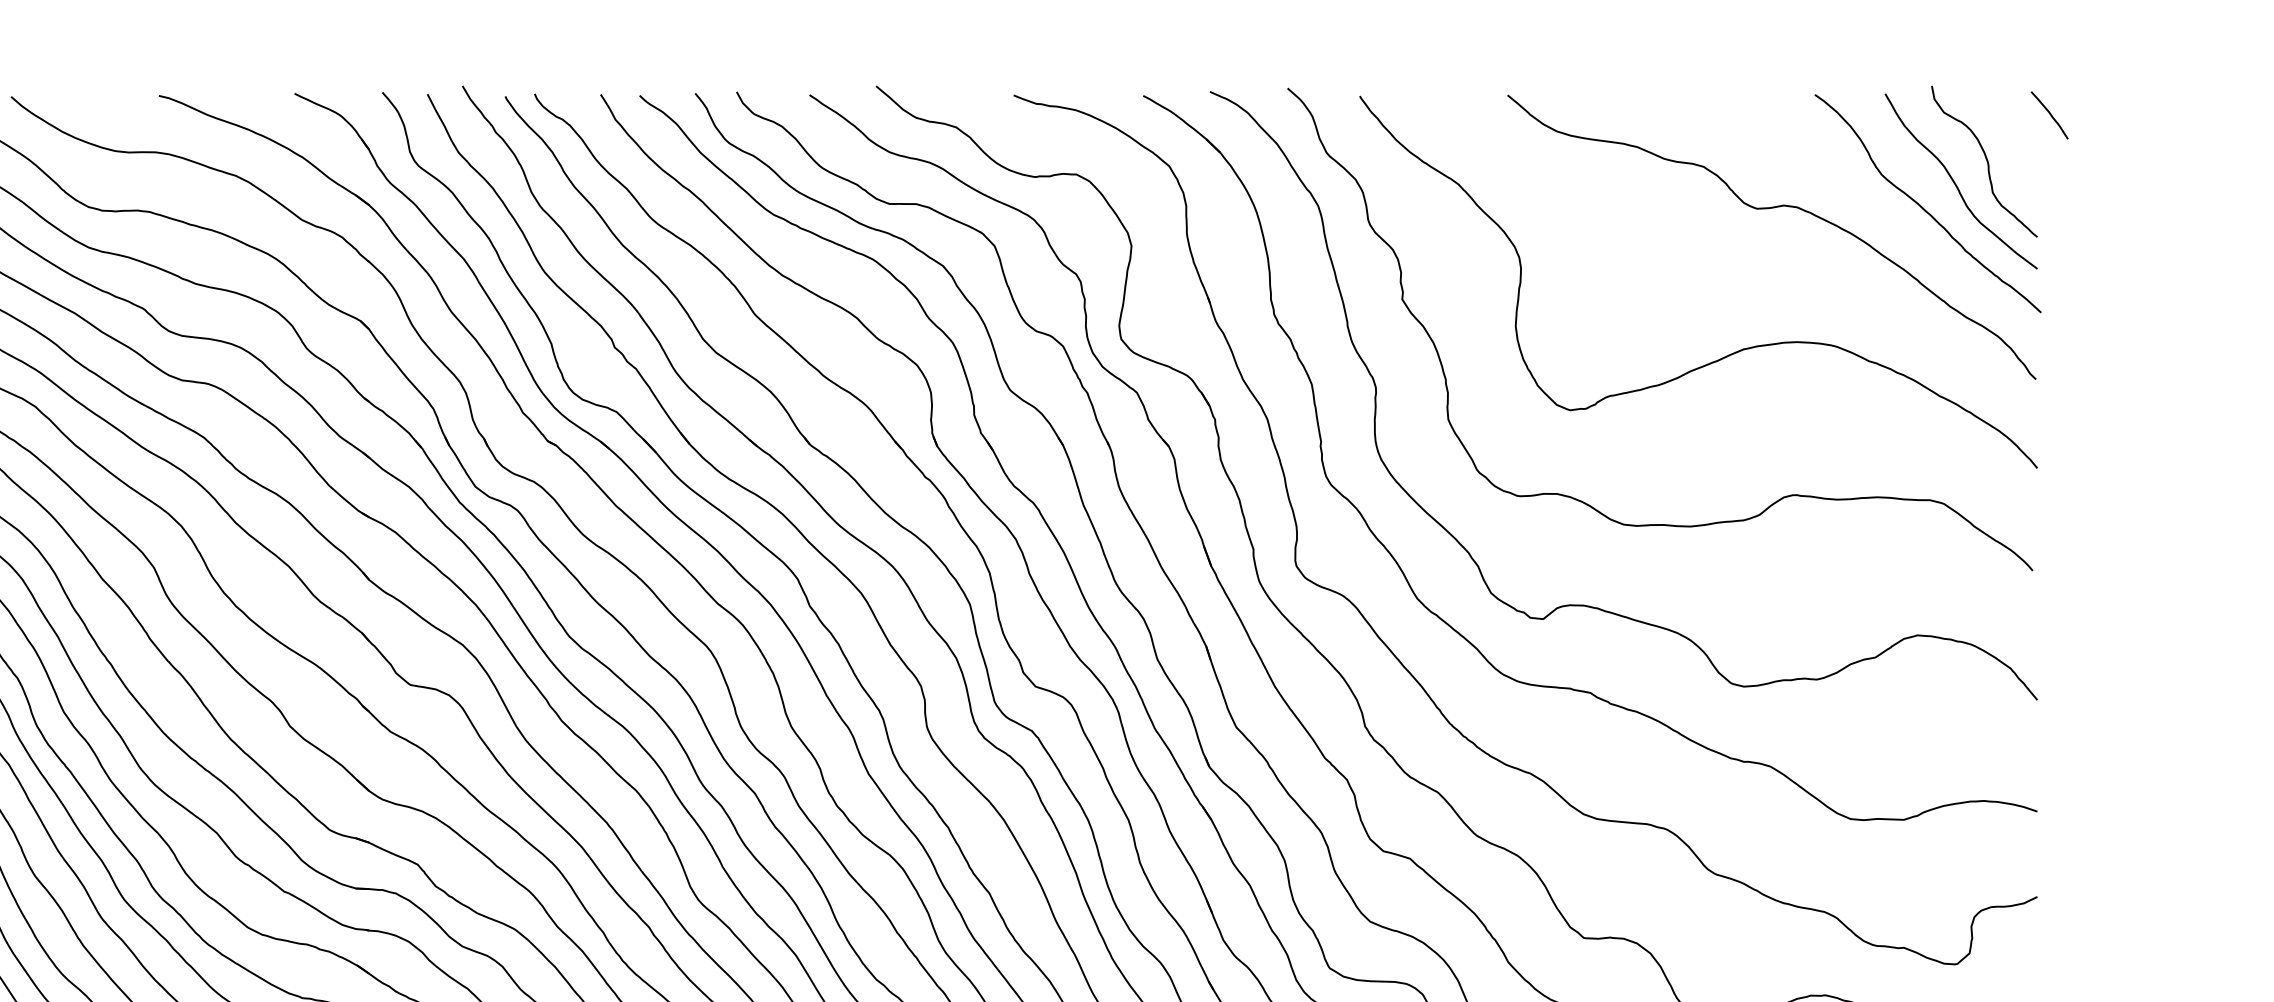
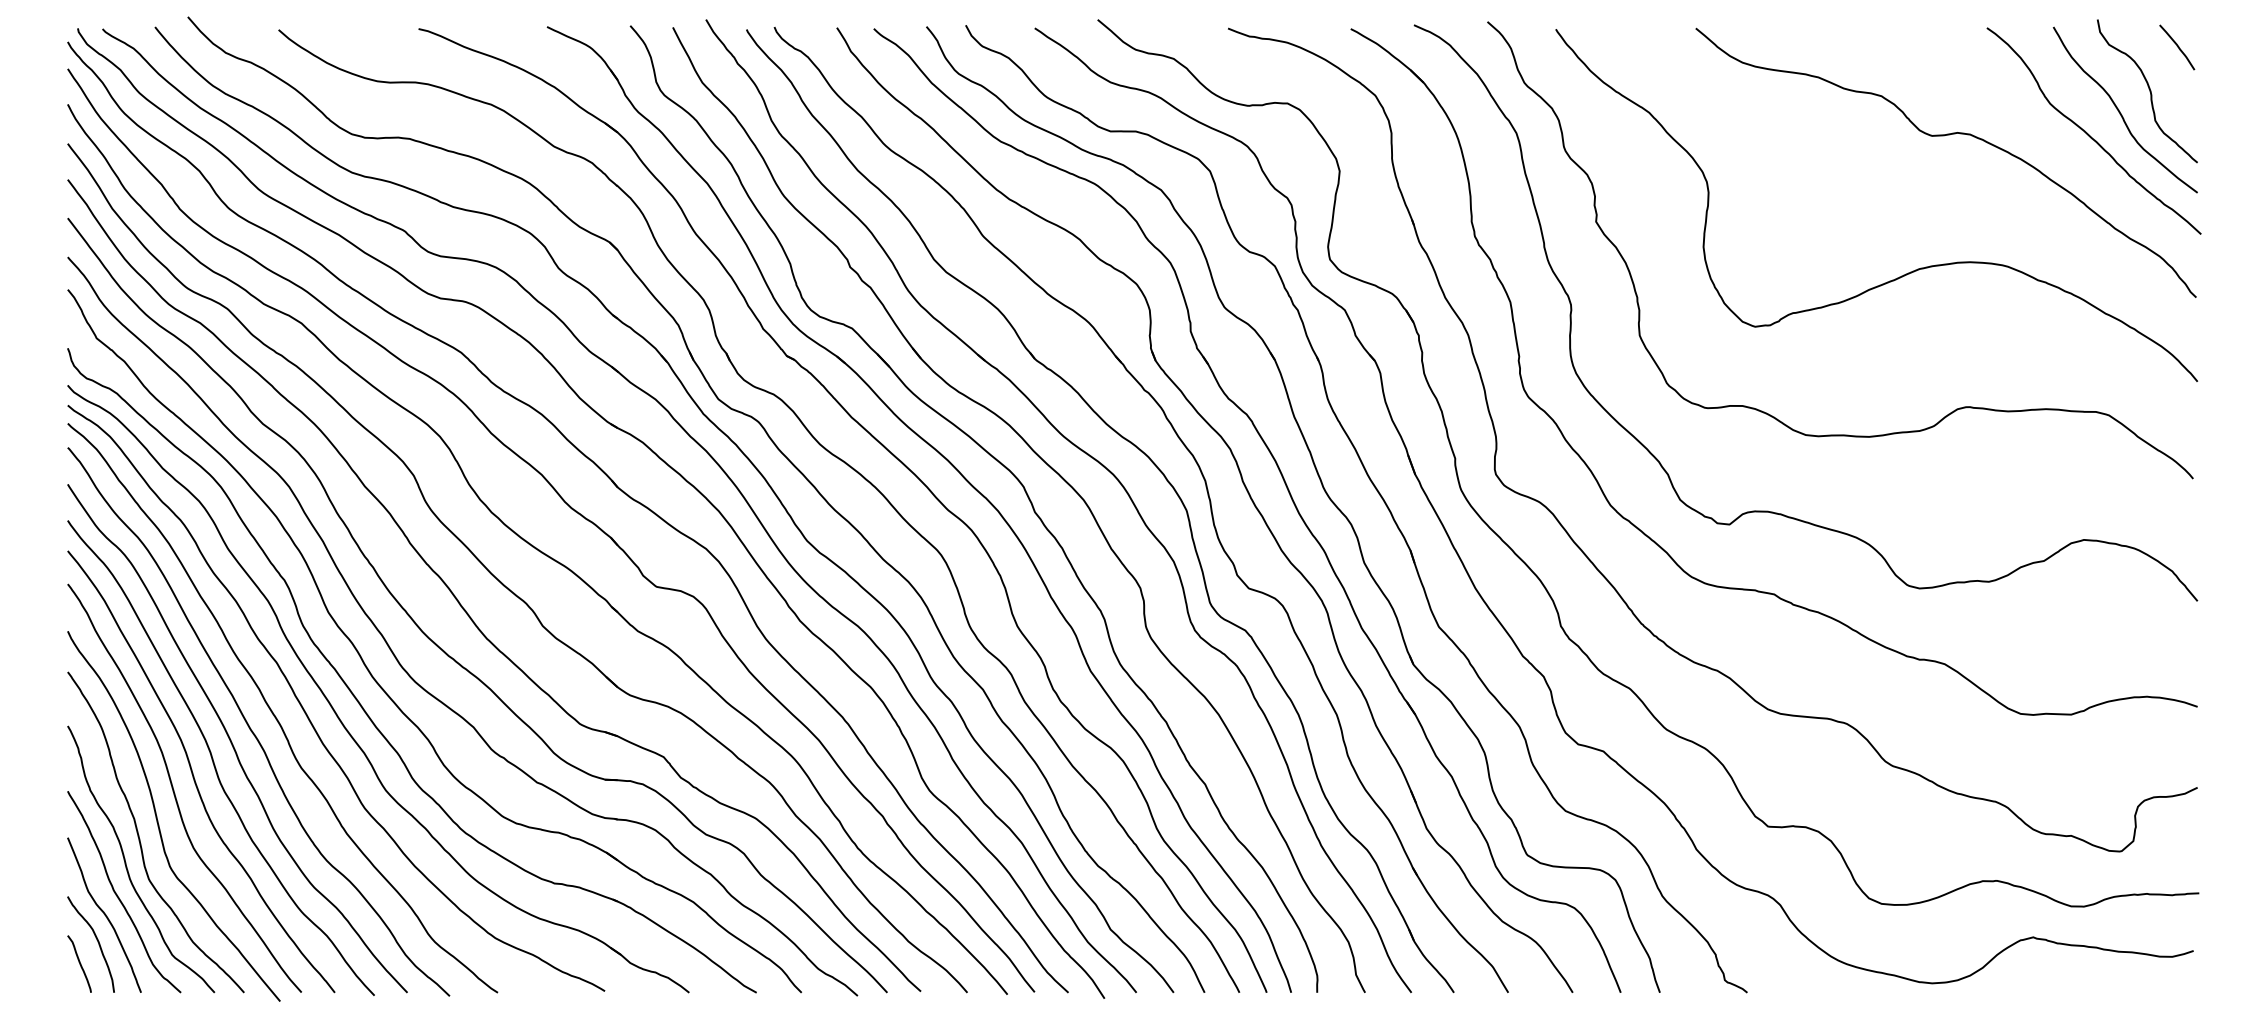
curve: (2049, 115) -> (2177, 47), moved

